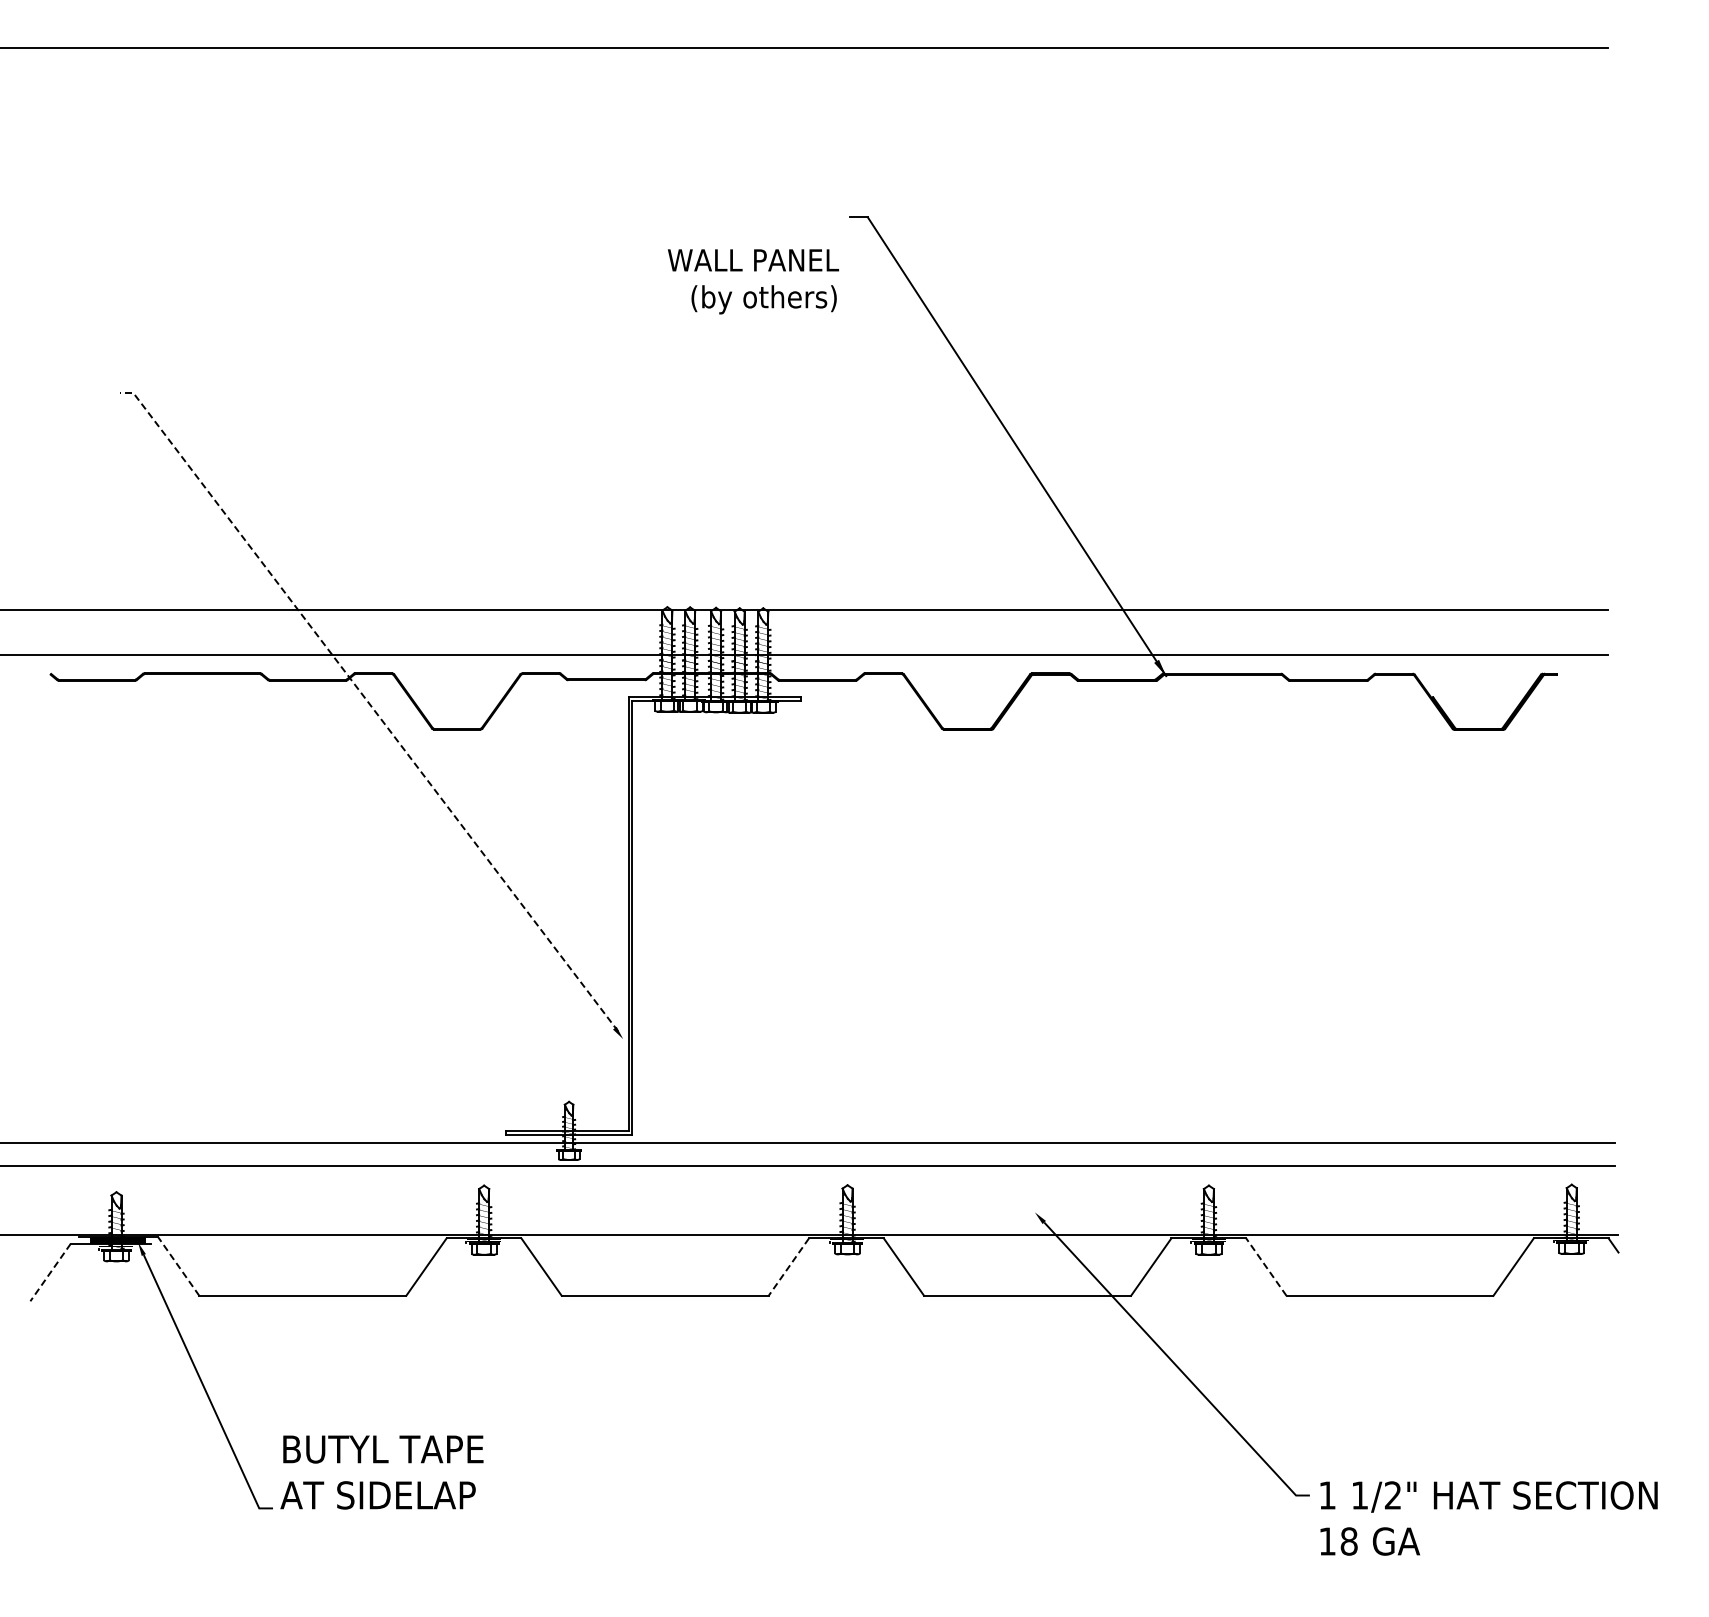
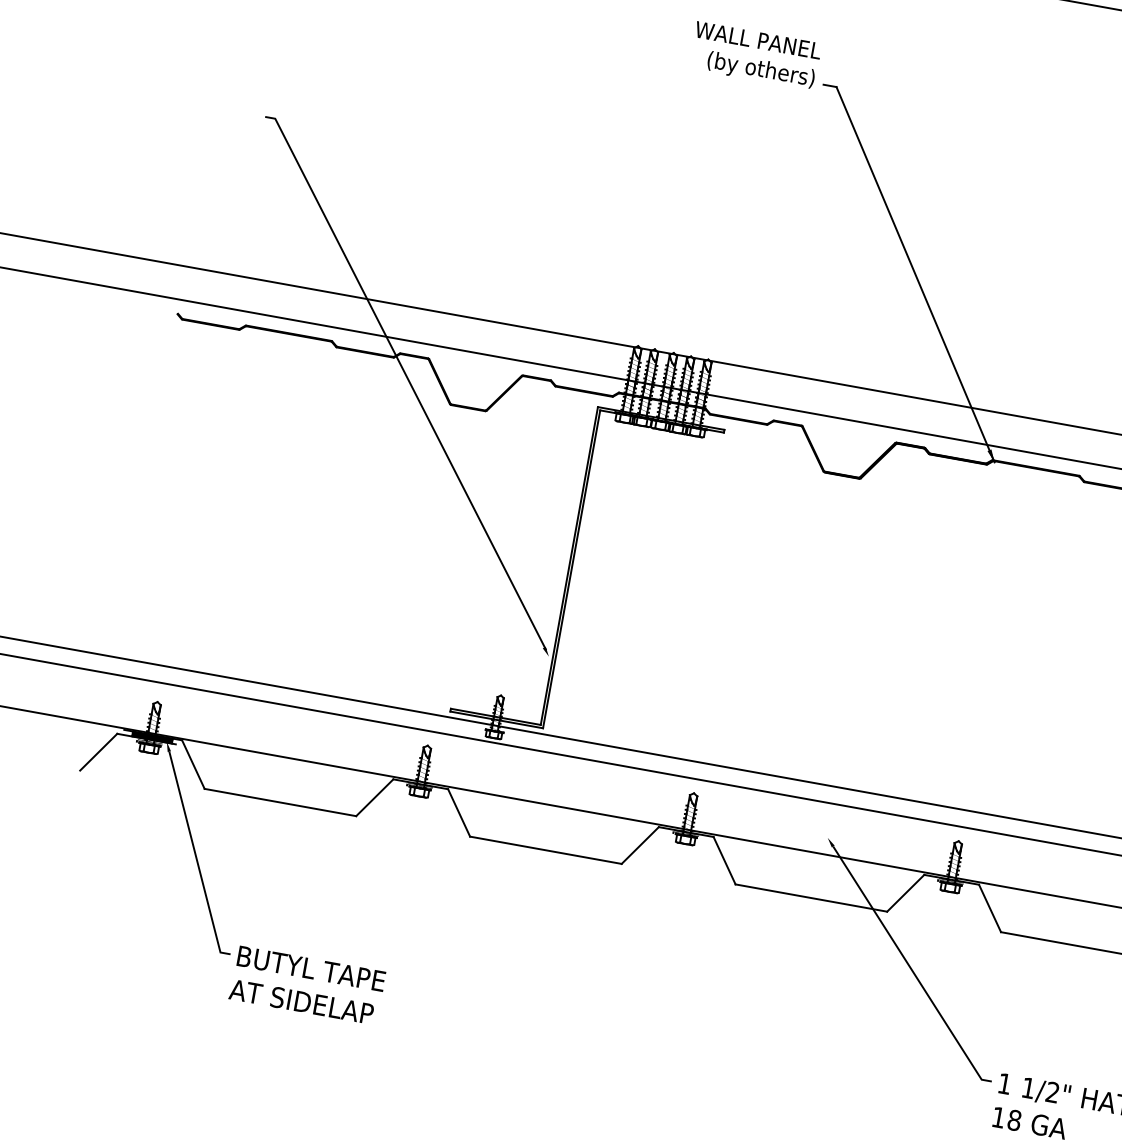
text: (753, 281) -> (755, 55), moved
line: (370, 705) -> (407, 379), dashed -> solid
line: (178, 1266) -> (193, 764), dashed -> solid
line: (1266, 1266) -> (990, 908), dashed -> solid
line: (788, 1267) -> (639, 845), dashed -> solid
line: (50, 1272) -> (98, 752), dashed -> solid
text: (381, 1472) -> (307, 985), moved

